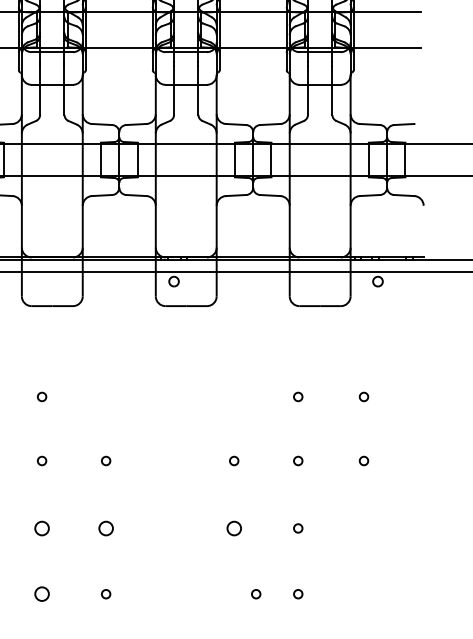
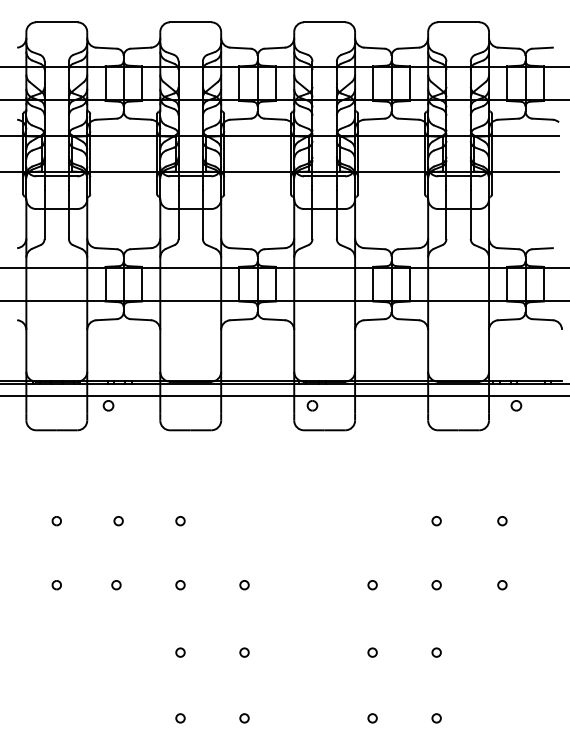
circle: (42, 528) -> (180, 652), size x0.62
circle: (106, 528) -> (244, 652), size x0.62
circle: (234, 528) -> (372, 652), size x0.62
circle: (42, 594) -> (180, 718), size x0.62
circle: (256, 594) -> (372, 718), moved

